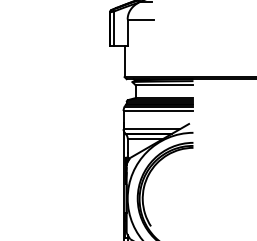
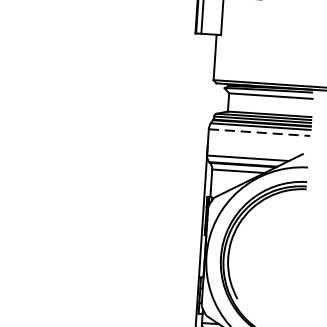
line: (158, 111) -> (259, 133), solid -> dashed

